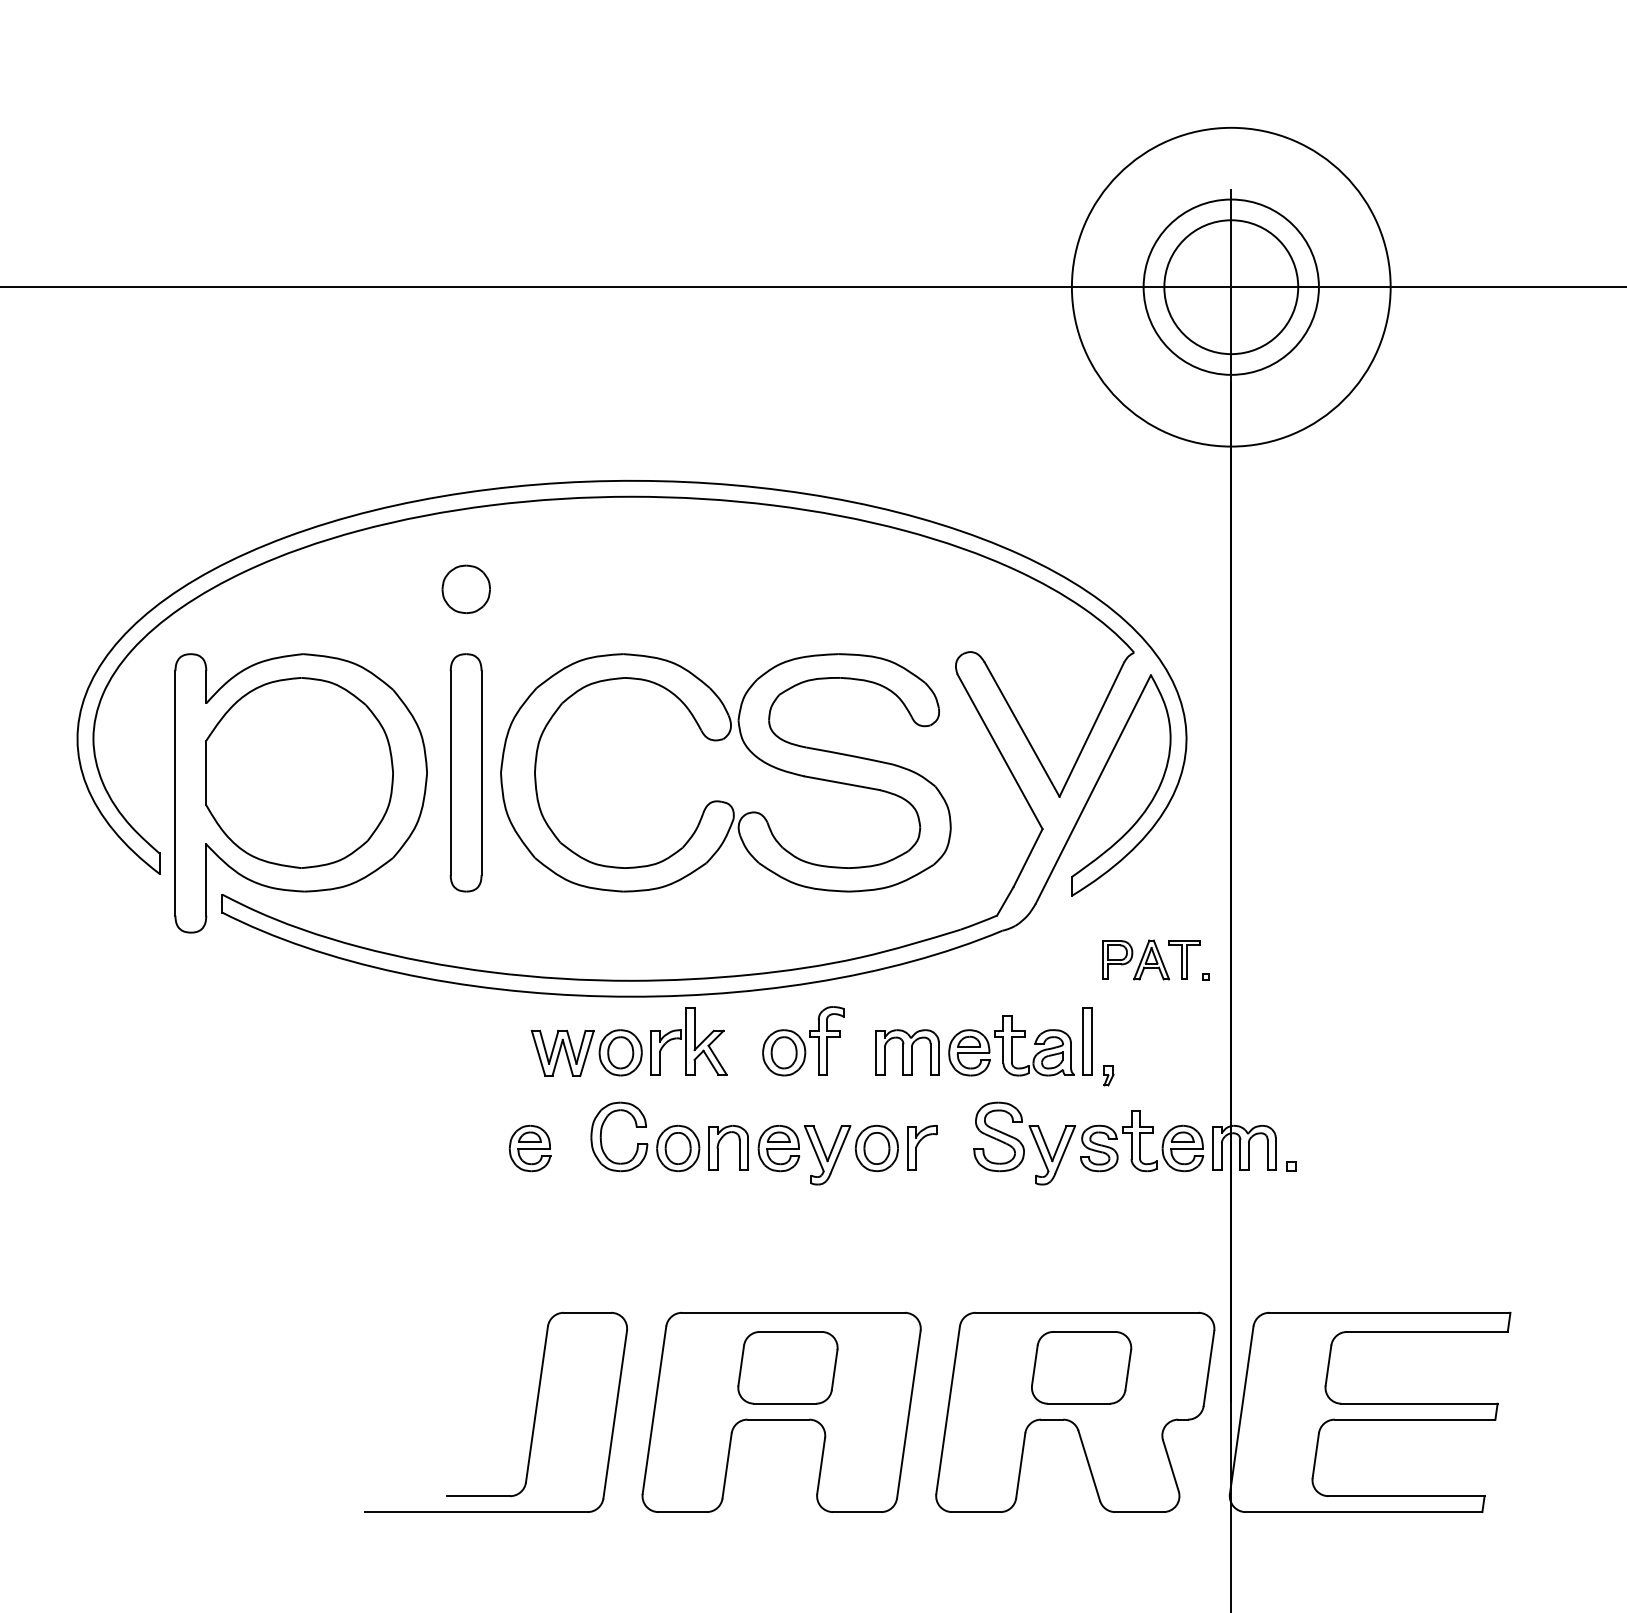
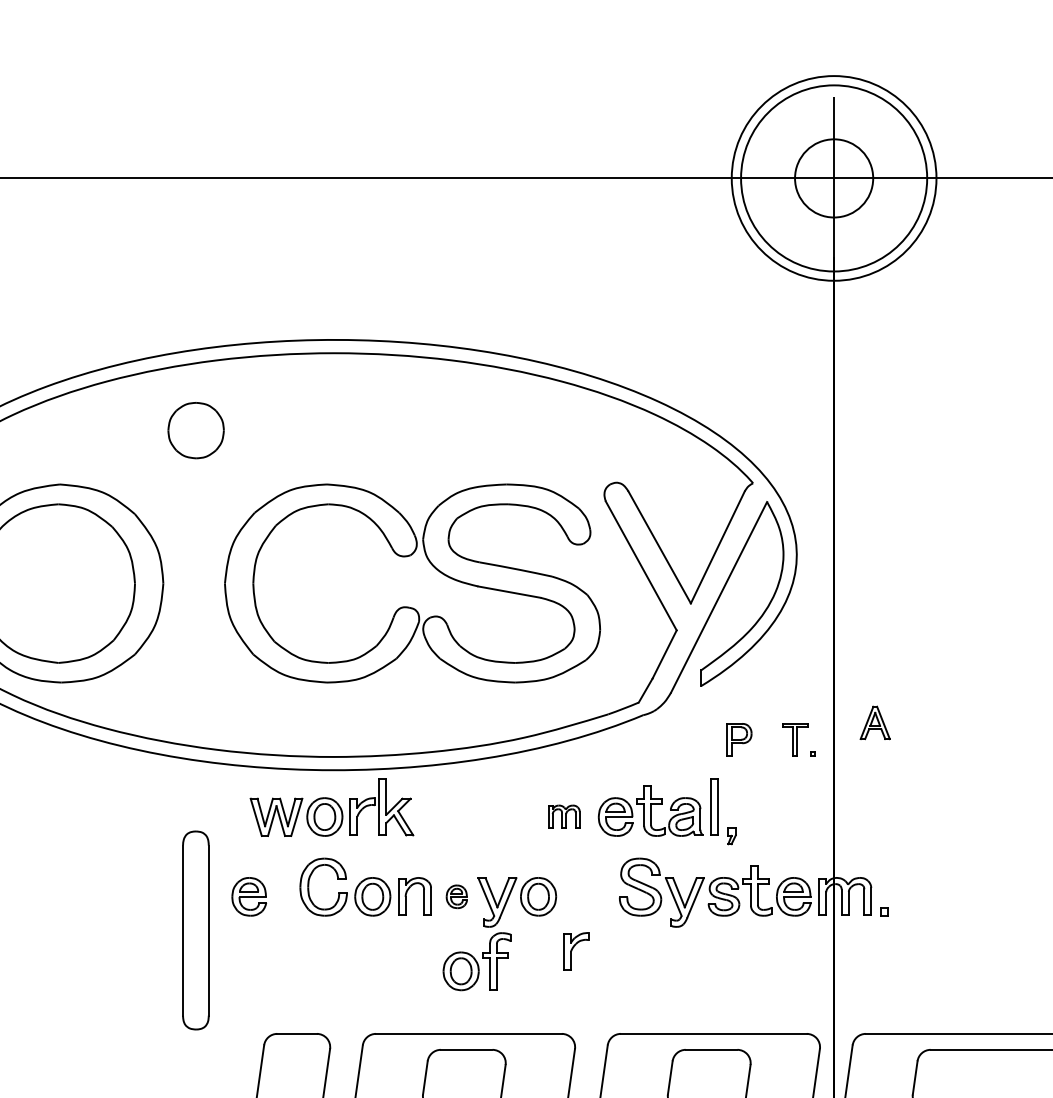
circle: (1230, 286) -> (833, 177), size x0.7
circle: (1230, 286) -> (833, 177), size x1.4
circle: (1231, 287) -> (834, 178), size x0.7
part: (465, 588) -> (195, 429), size x1.4
part: (465, 772) -> (195, 930), moved
part: (1151, 959) -> (875, 722), moved
part: (803, 1041) -> (477, 961), moved
part: (907, 1052) -> (564, 816), size x0.6
part: (922, 1147) -> (576, 951), moved
part: (778, 1148) -> (456, 896), size x0.6

